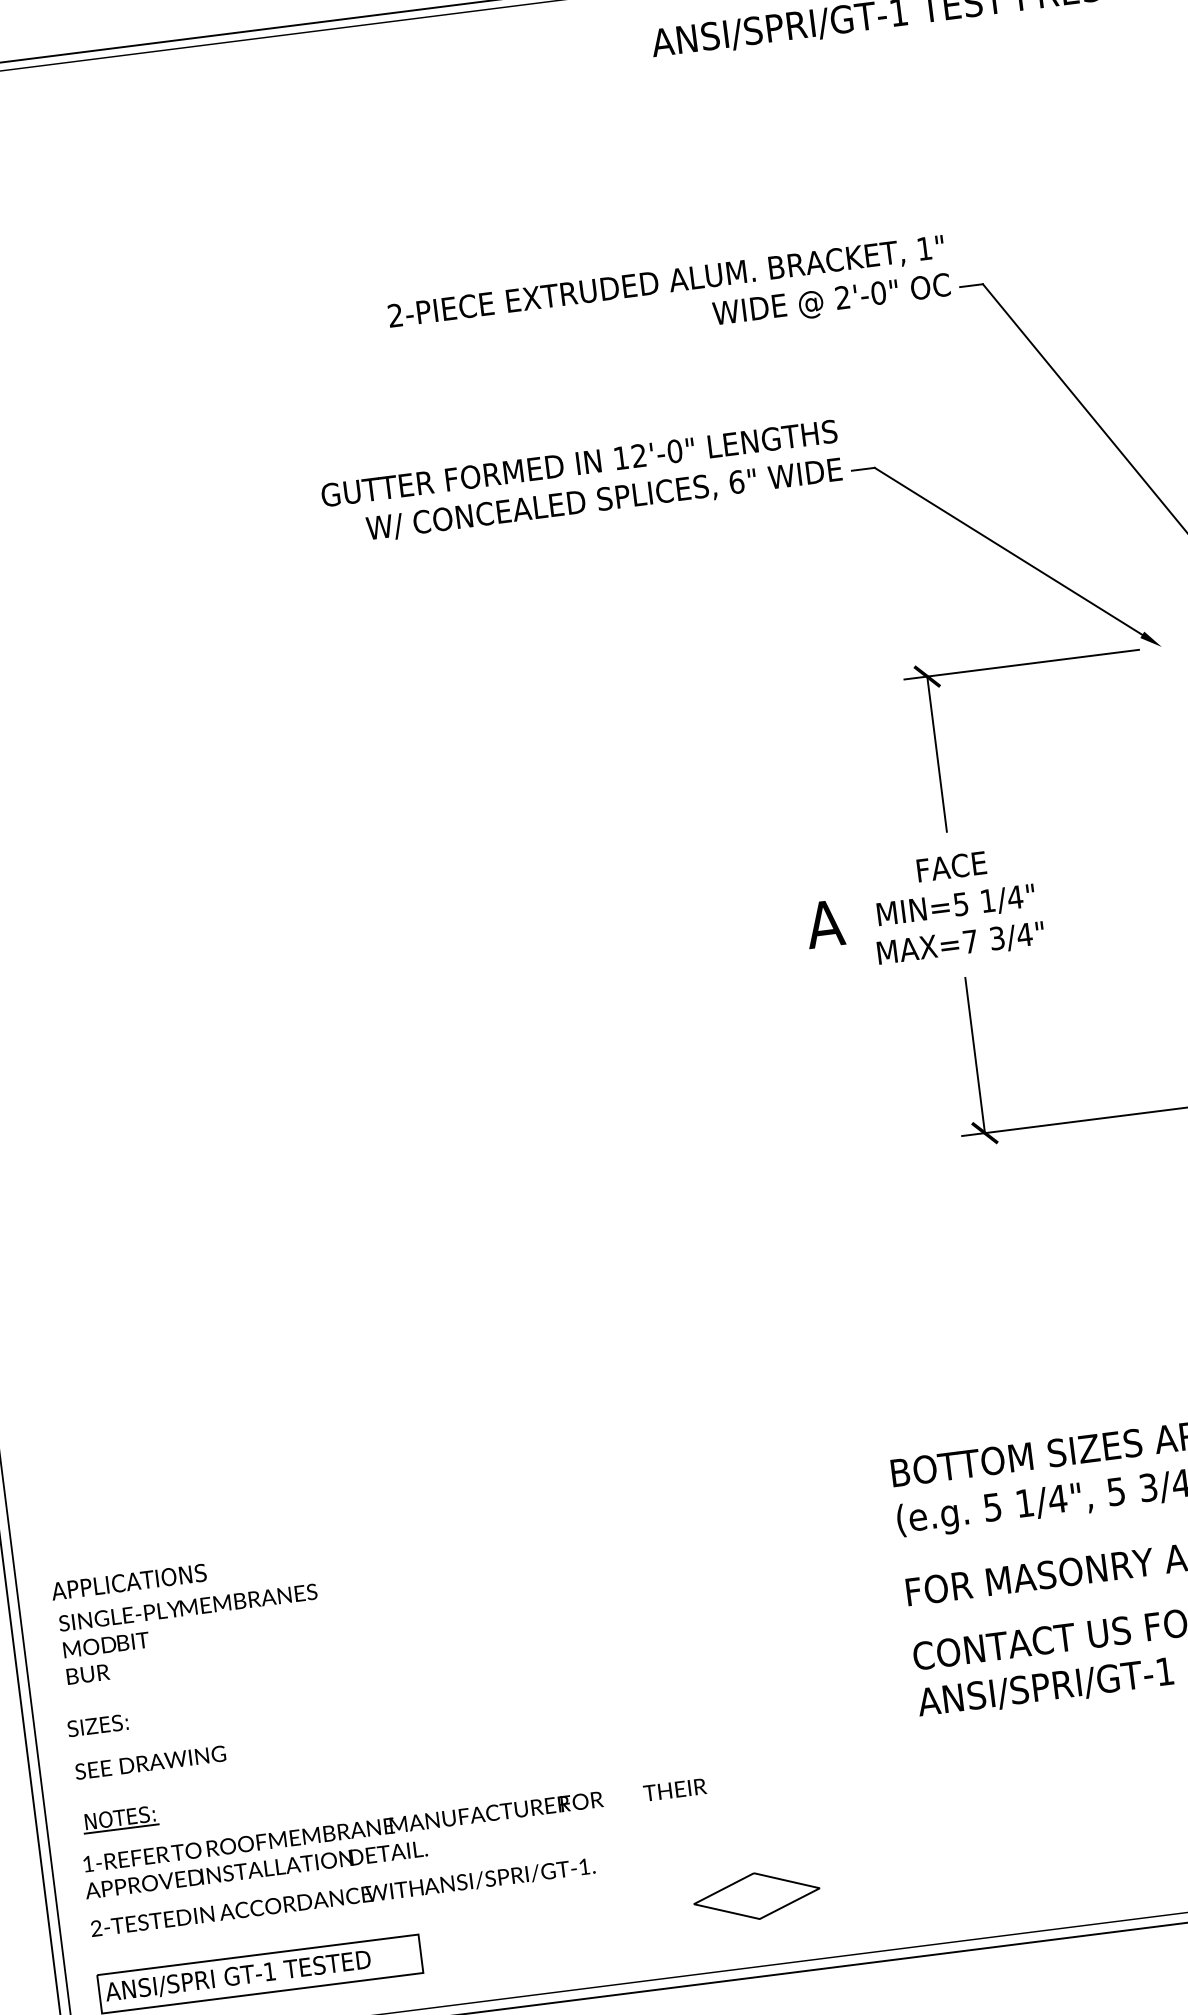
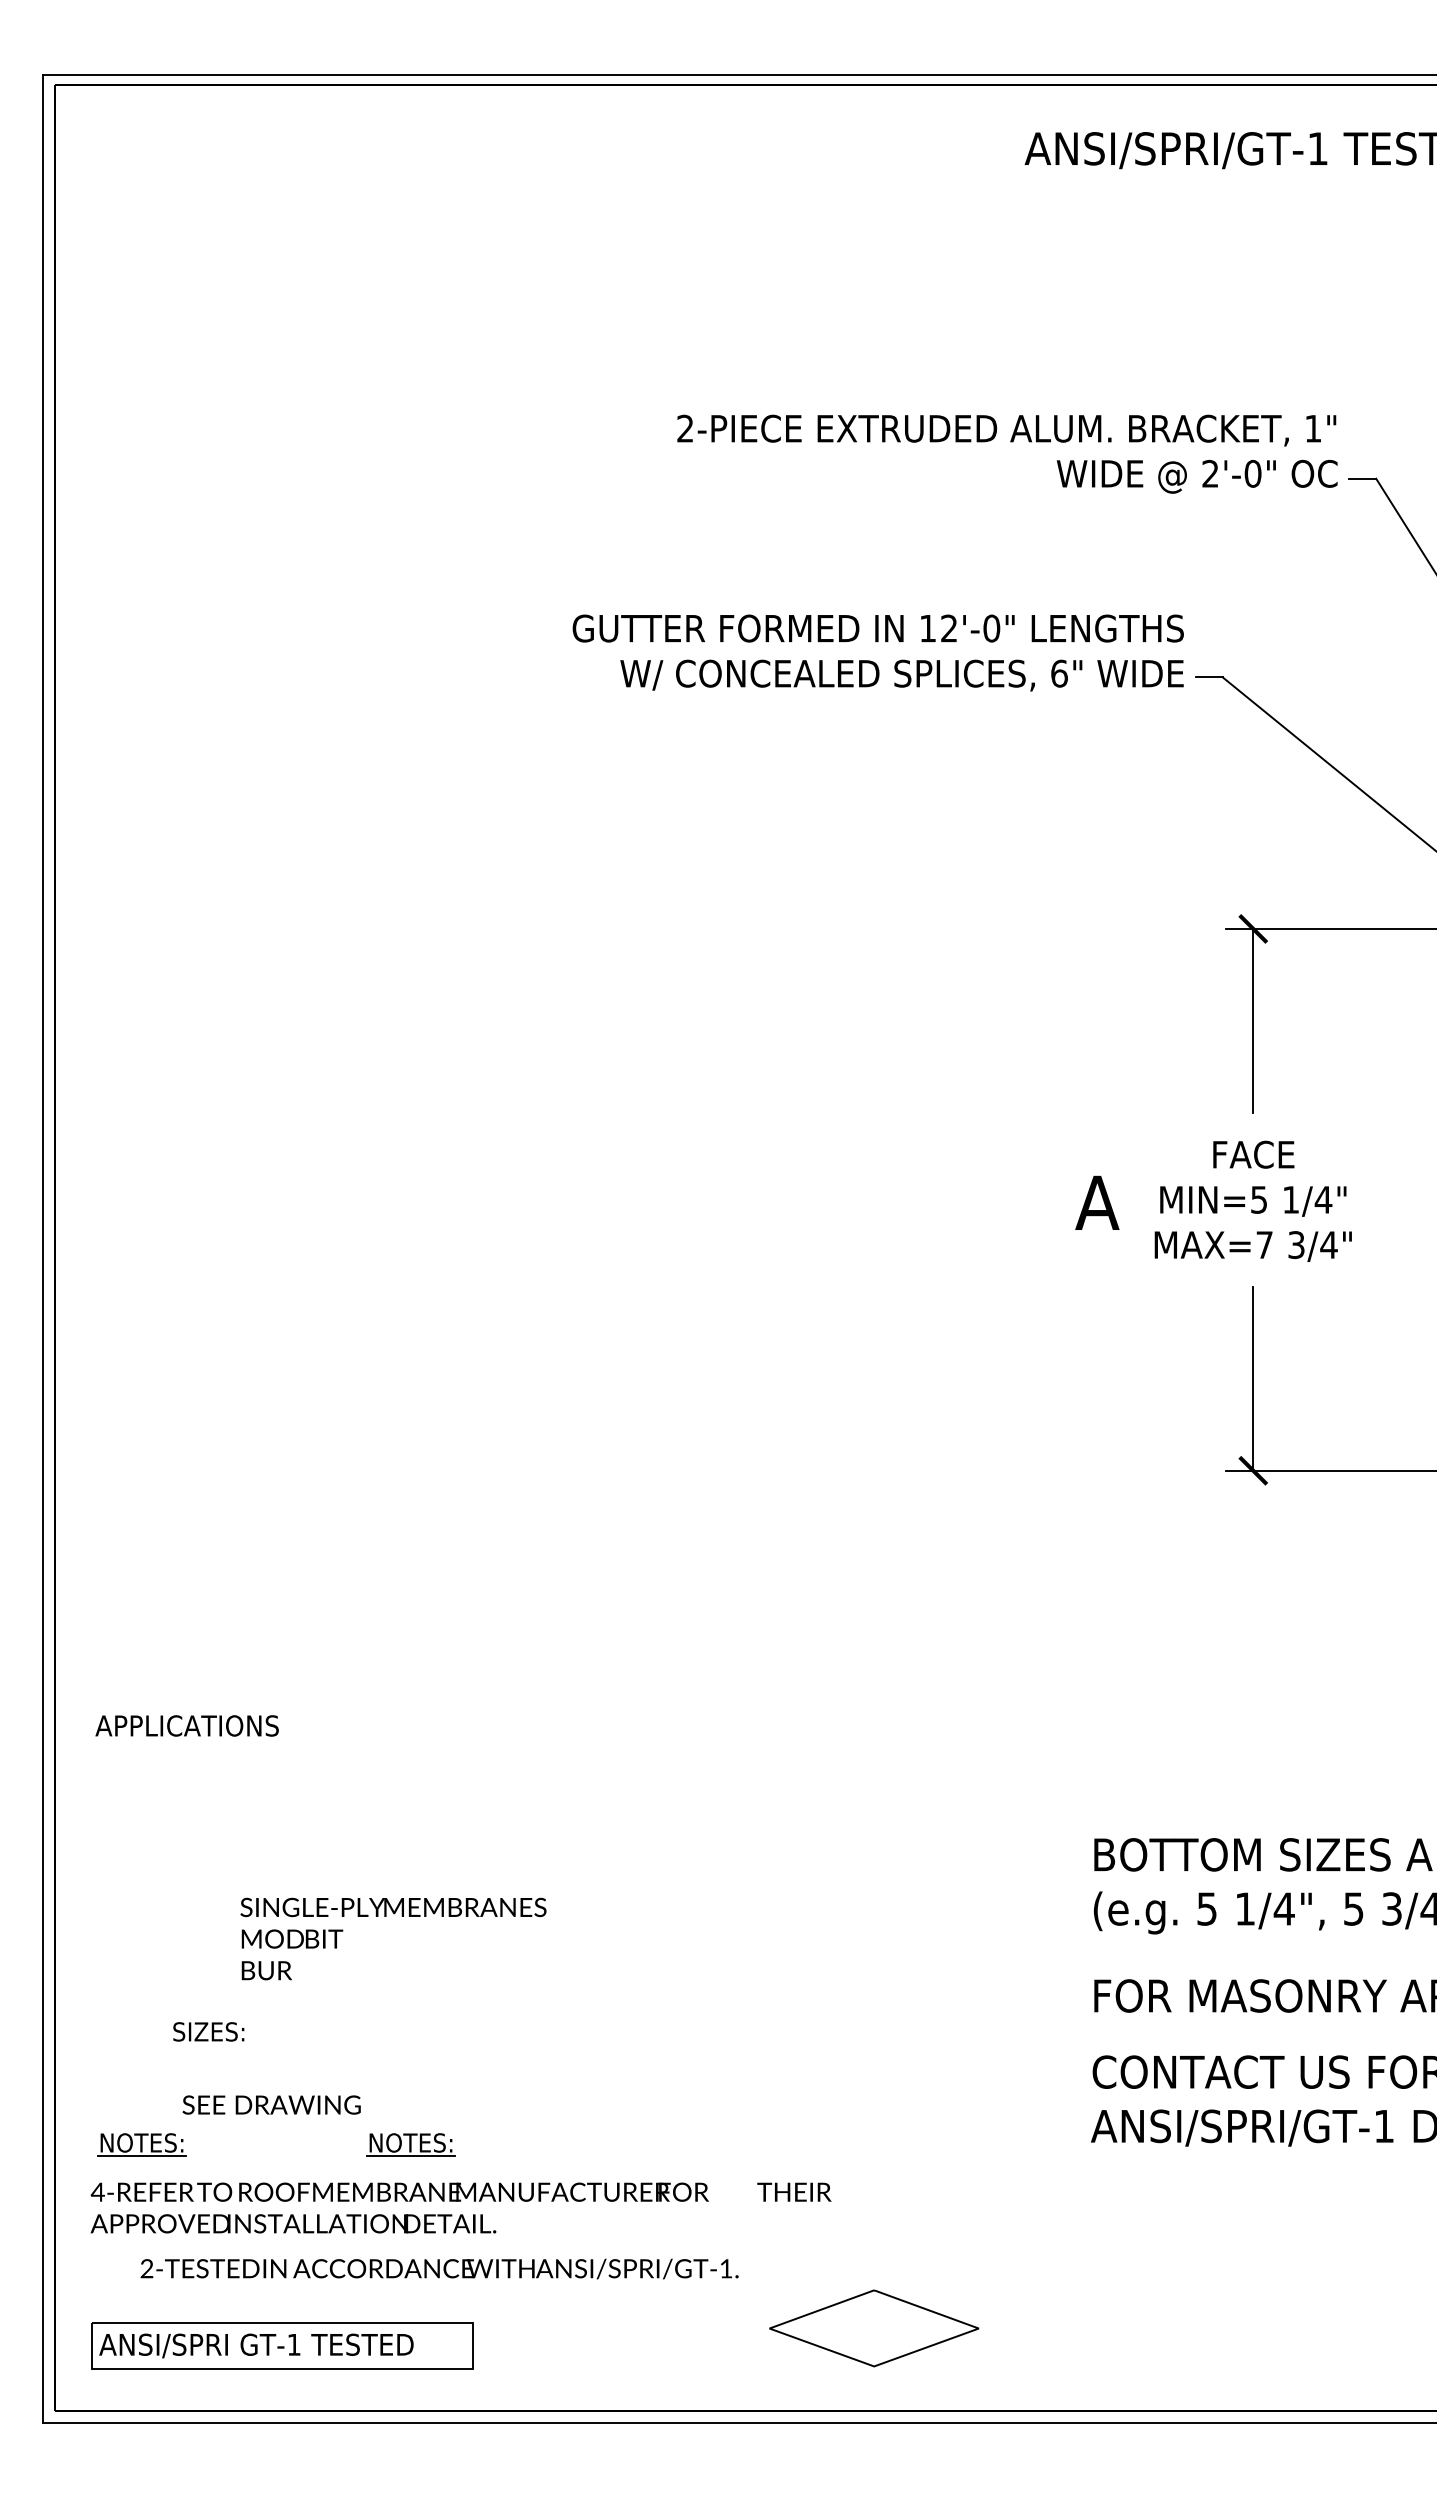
text: (128, 1581) -> (186, 1725), moved
text: (191, 1633) -> (393, 1938), moved
text: (97, 1725) -> (208, 2031), moved
text: (150, 1762) -> (271, 2104), moved
part: (346, 1790) -> (410, 2144), added
text: (87, 1863) -> (97, 2191), 1-REFER -> 4-REFER
part: (757, 1896) -> (874, 2328), size x1.4
text: (342, 1897) -> (439, 2268), moved

